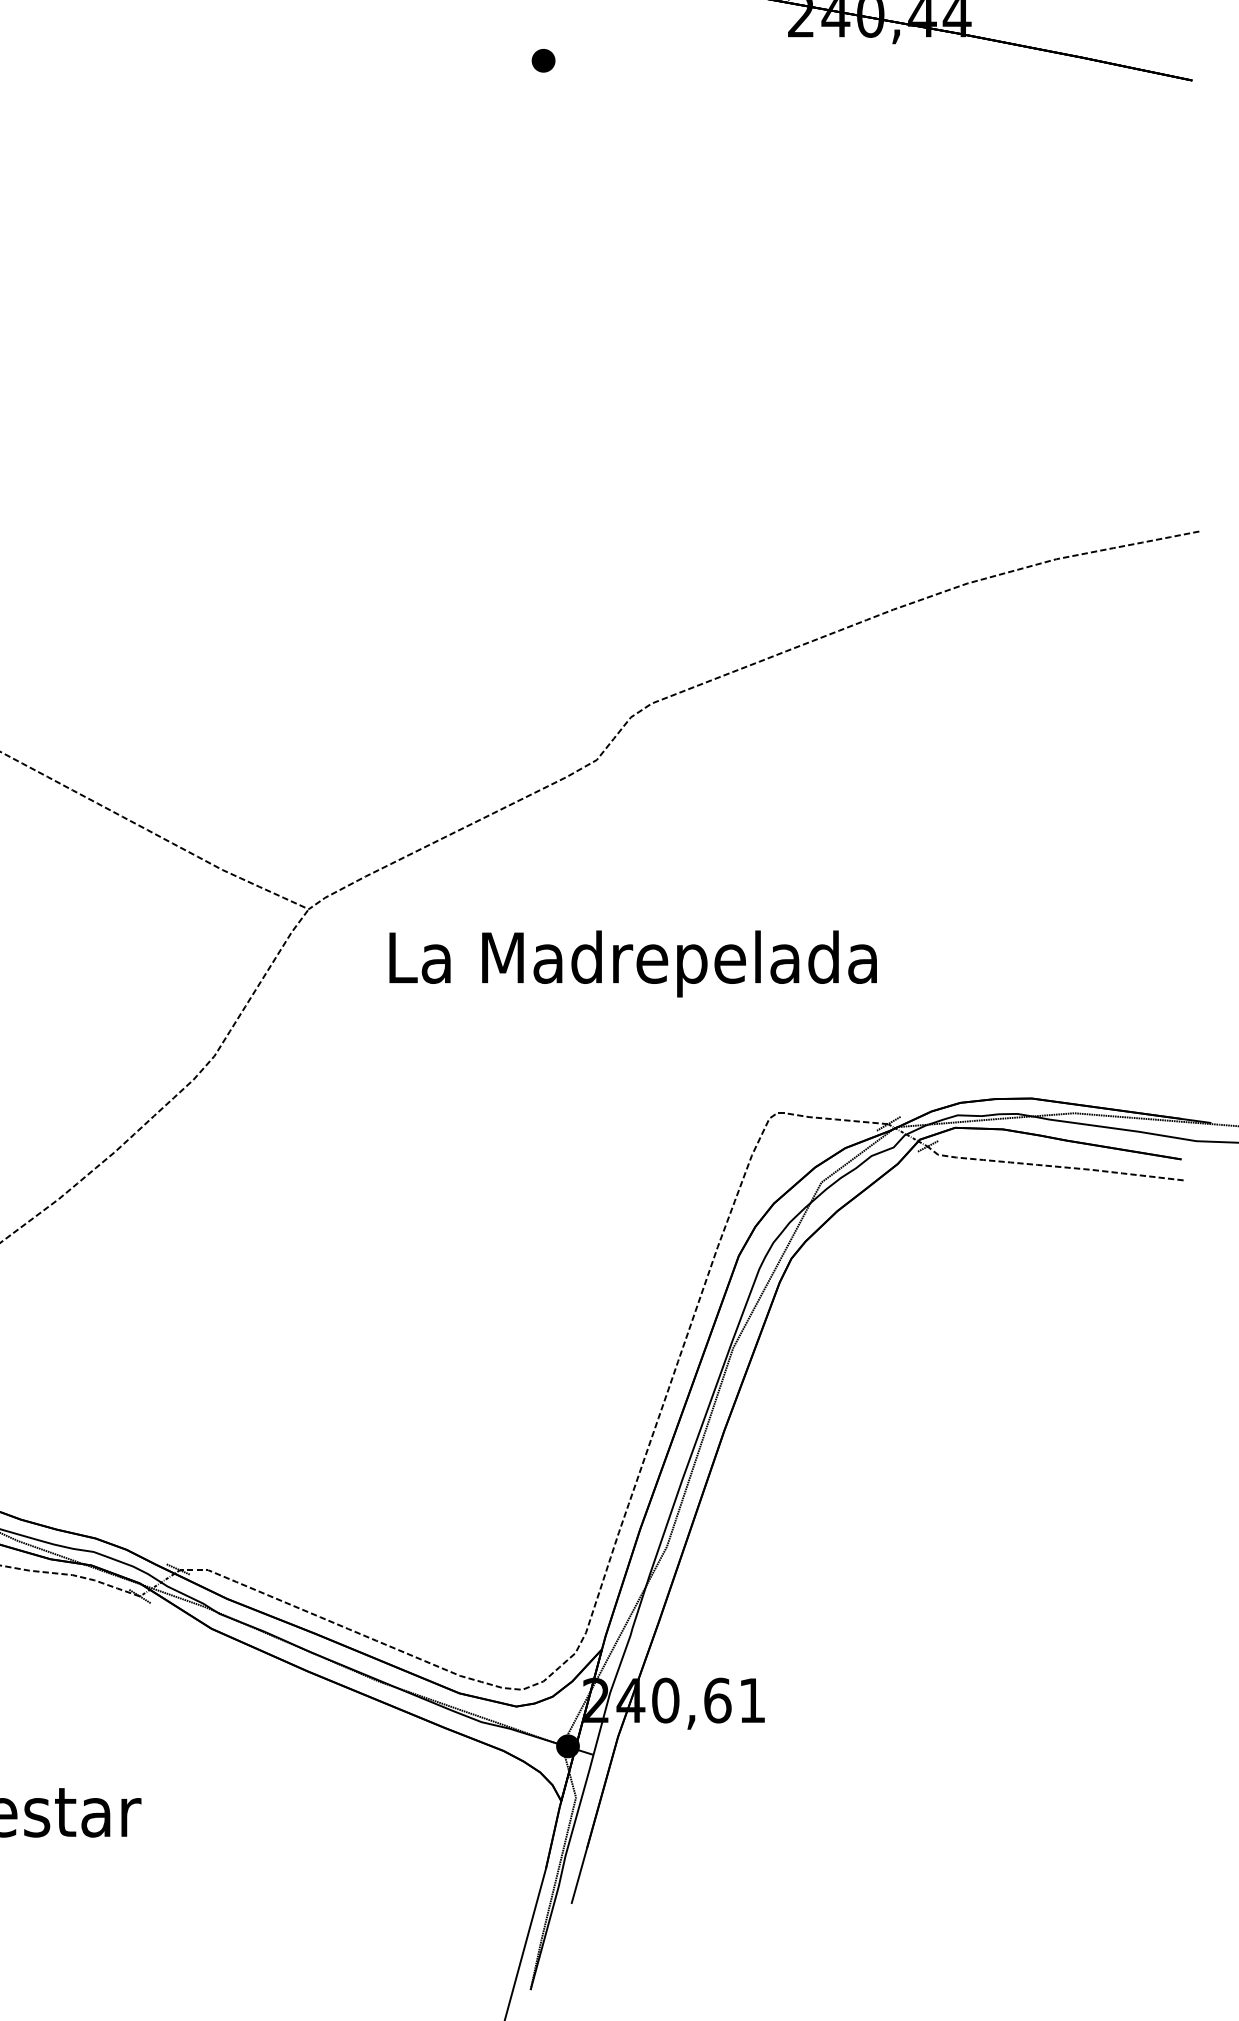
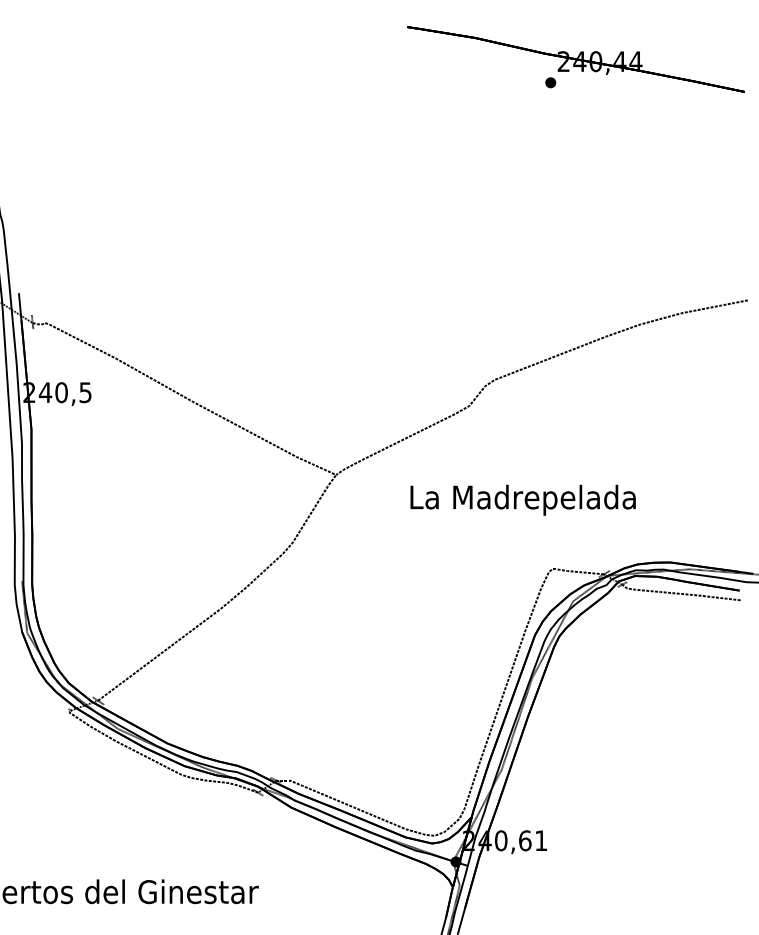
part: (543, 60) -> (550, 82), moved
text: (631, 962) -> (522, 499), moved

